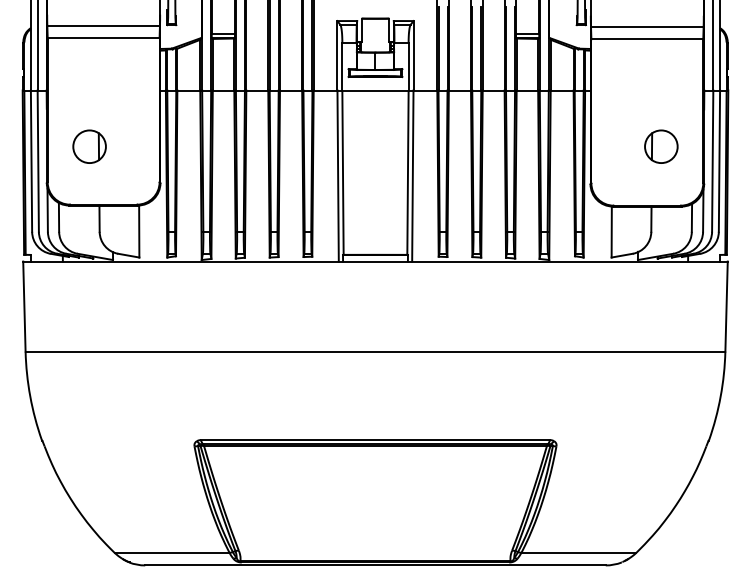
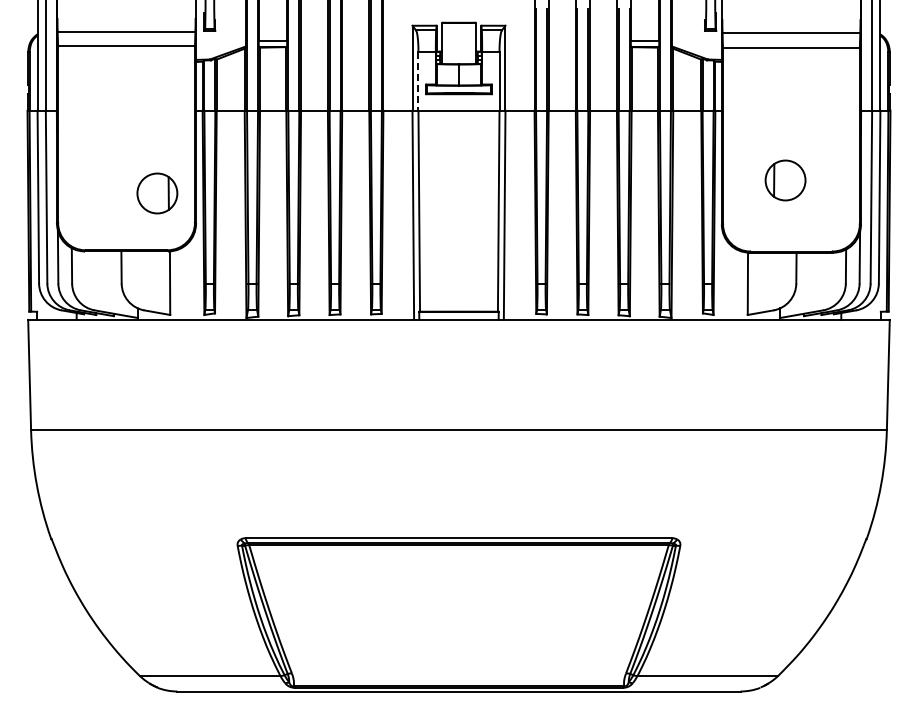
line: (342, 66) -> (418, 81), solid -> dashed
part: (89, 146) -> (157, 193), moved
part: (661, 146) -> (785, 180), moved

